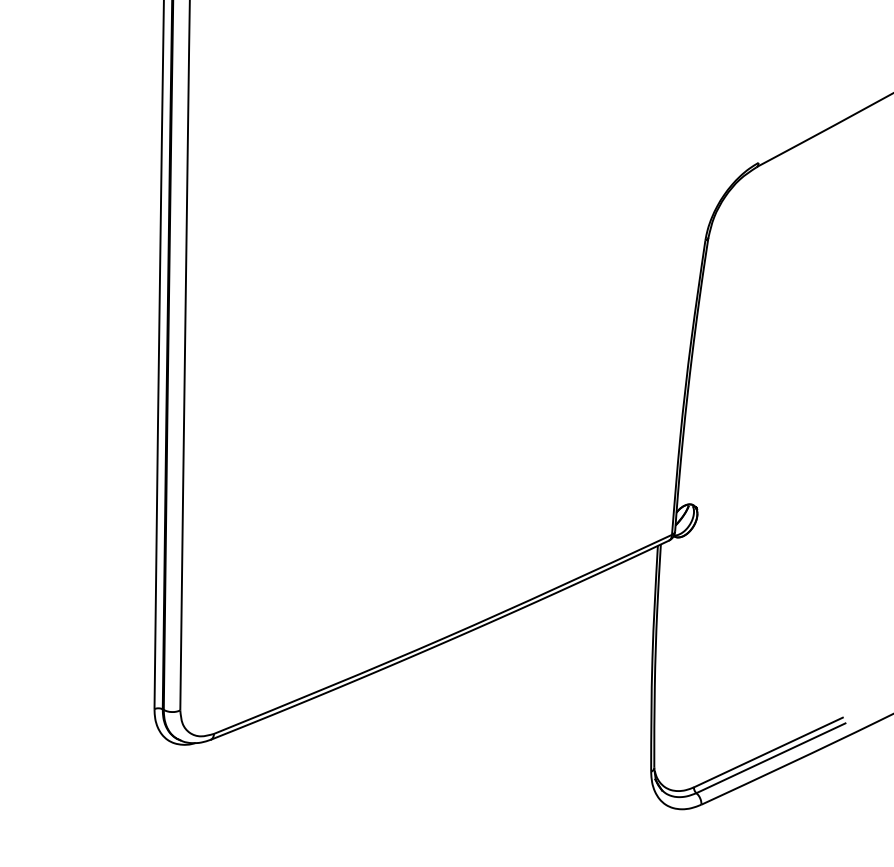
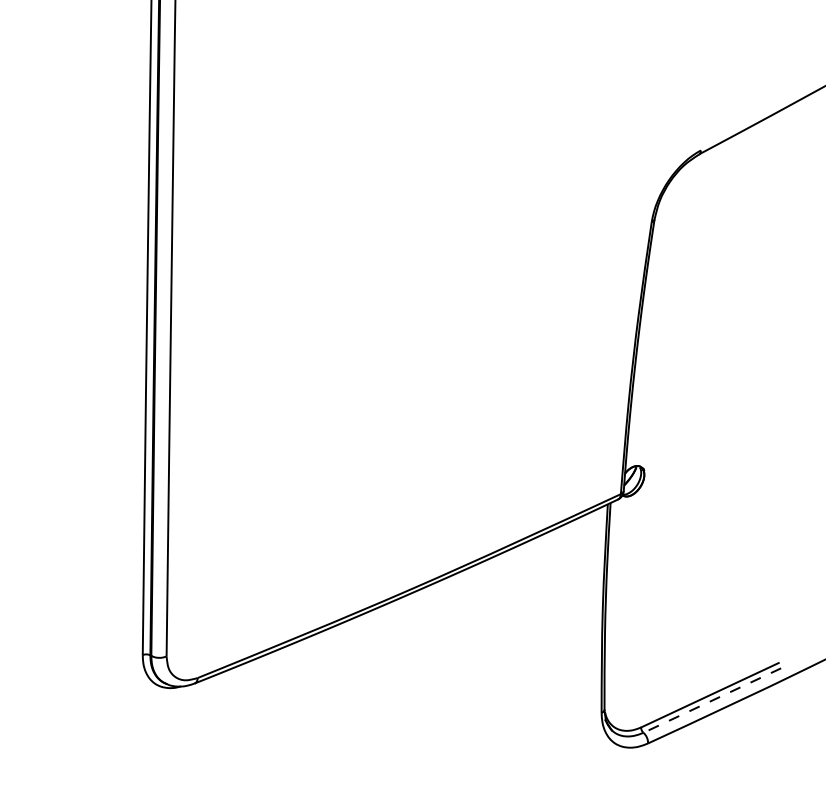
line: (770, 758) -> (711, 700), solid -> dashed

